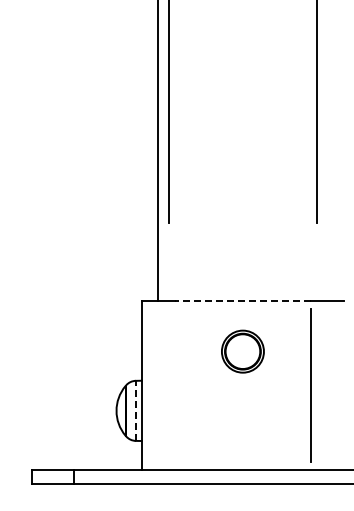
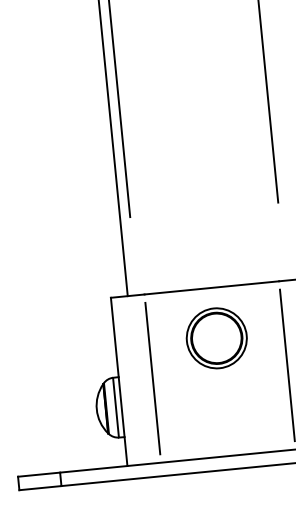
line: (242, 301) -> (211, 288), dashed -> solid
part: (242, 351) -> (216, 338), size x1.43
line: (175, 385) -> (153, 378), added
line: (135, 410) -> (115, 407), dashed -> solid

